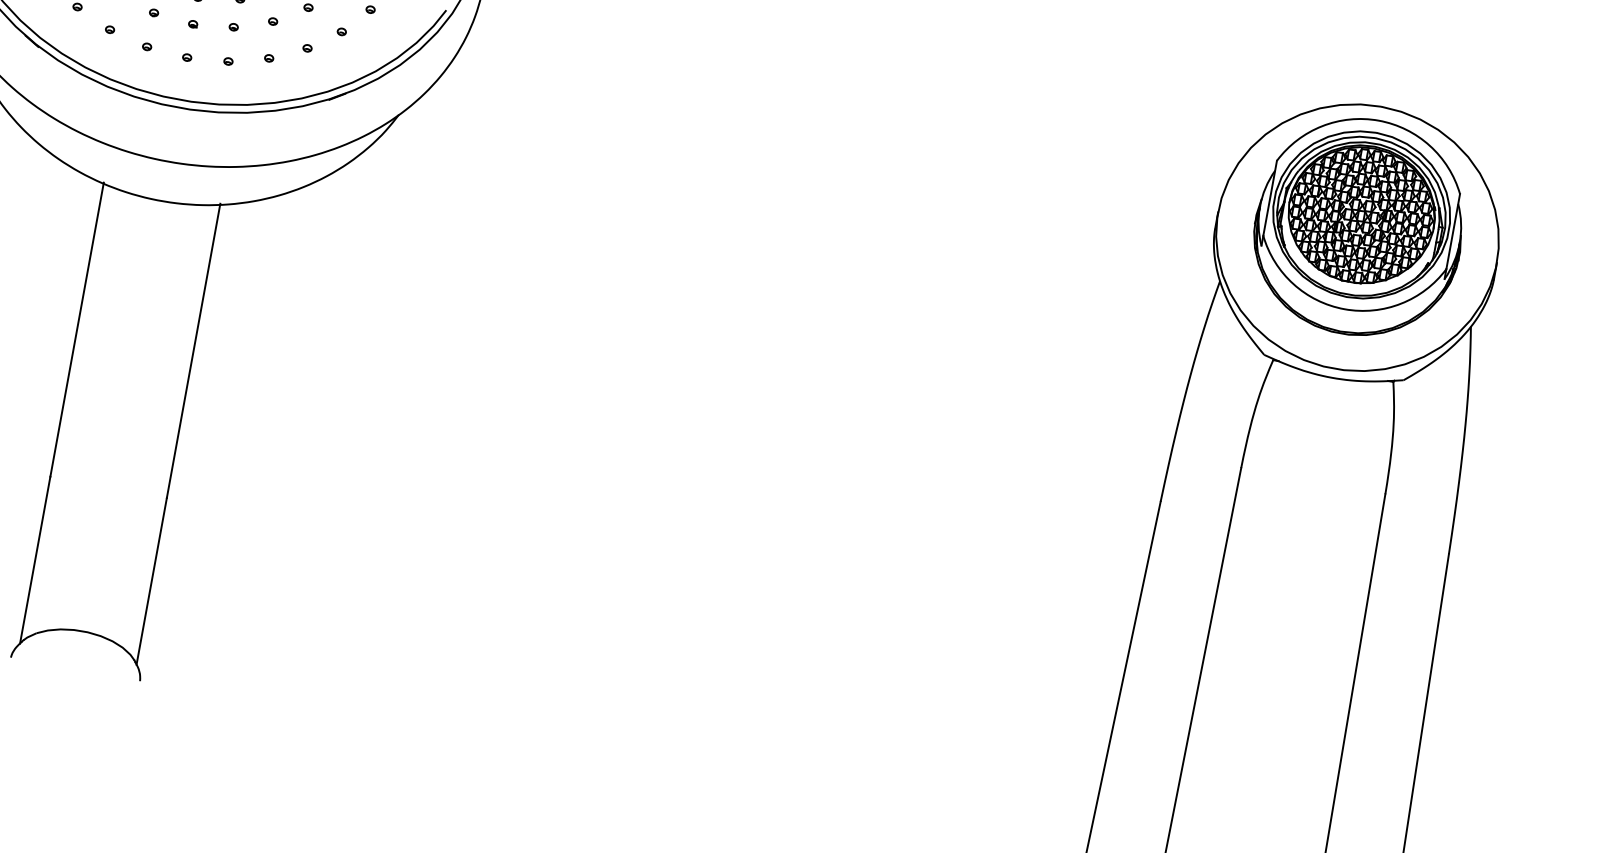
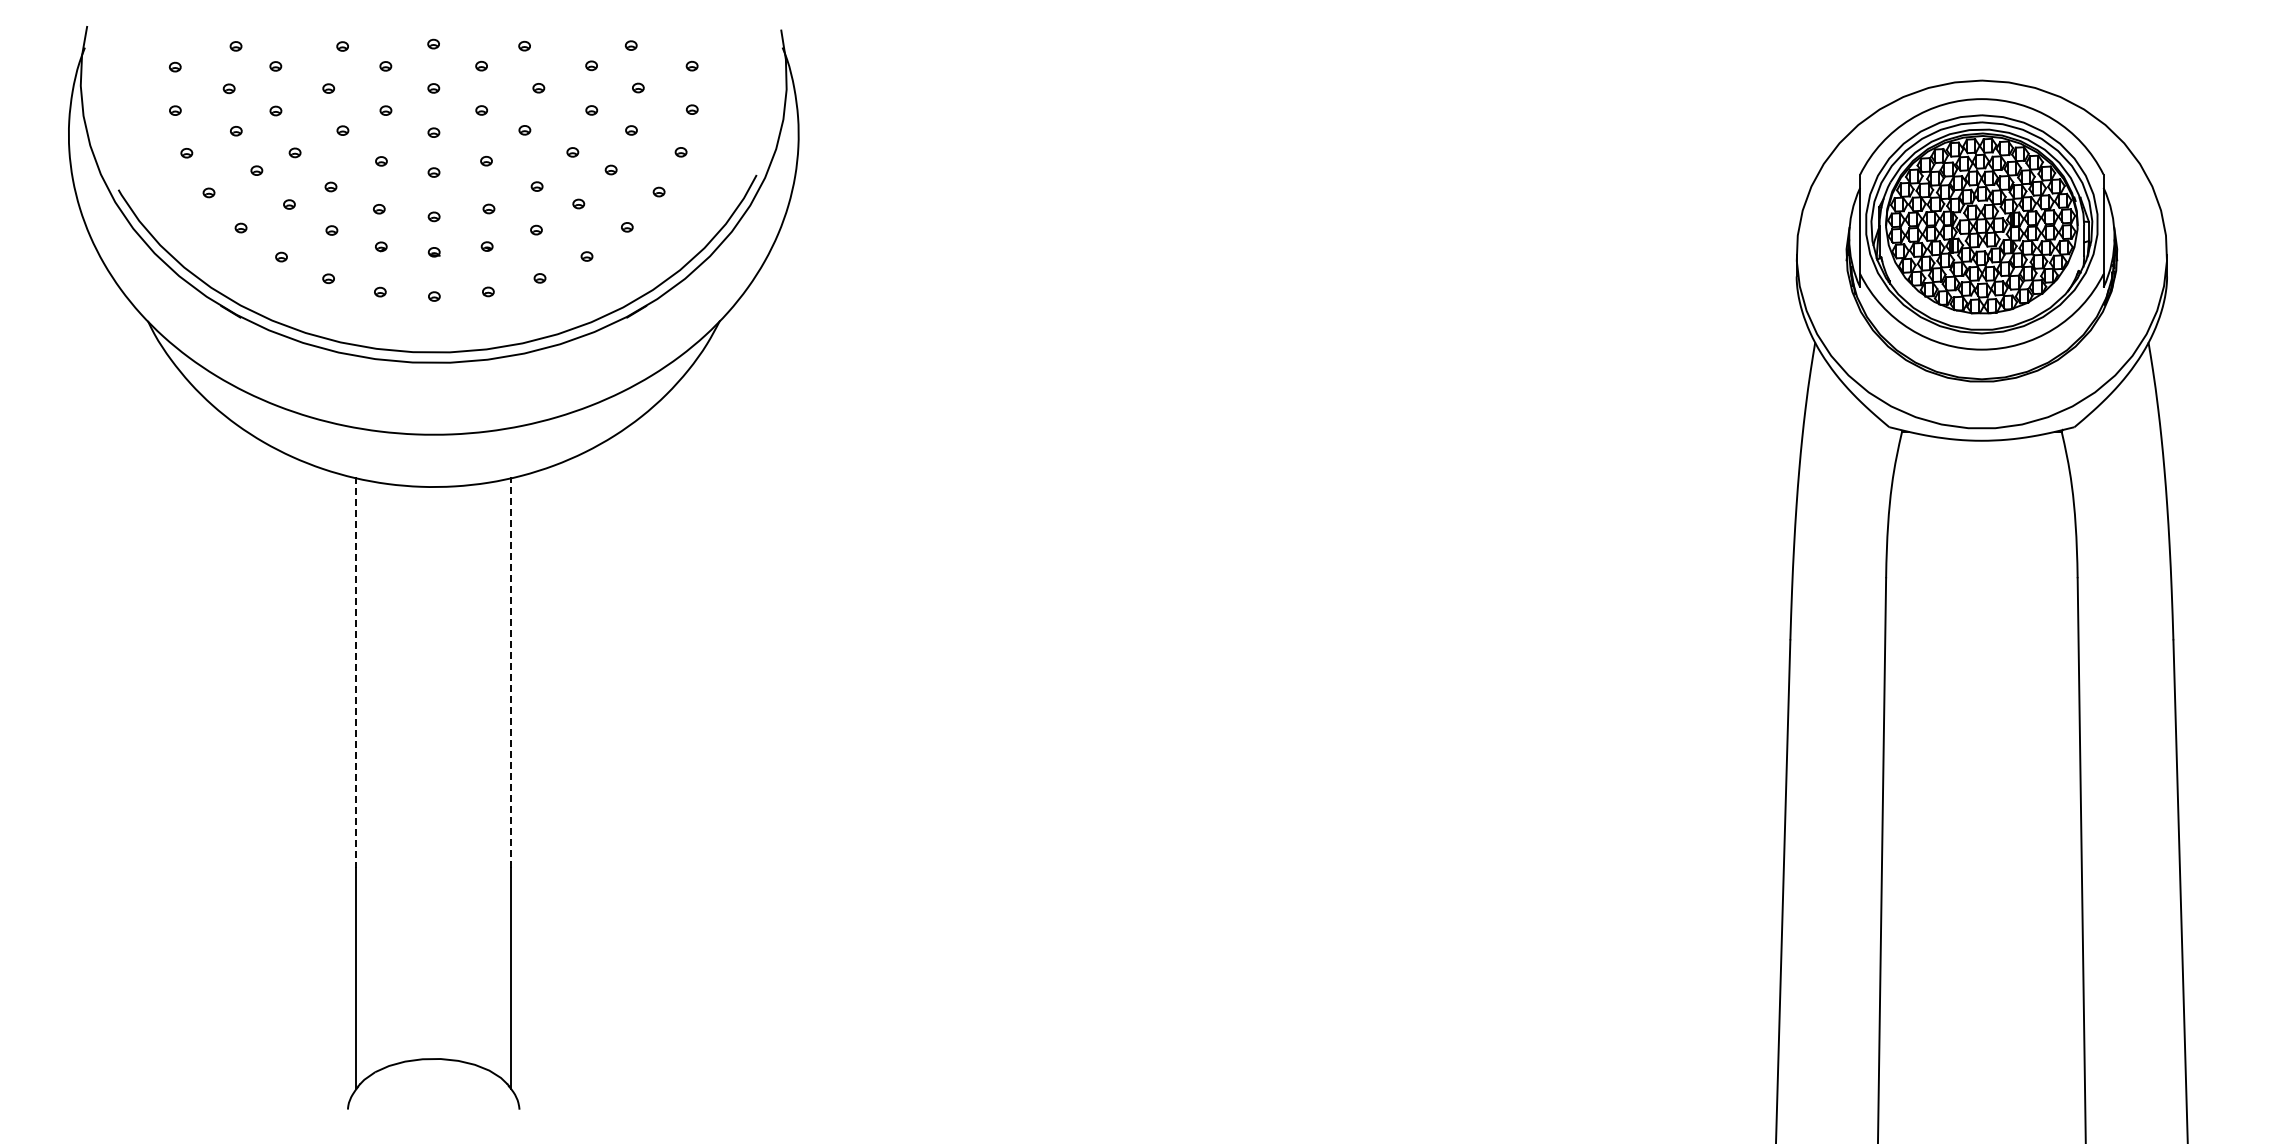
line: (77, 329) -> (356, 672), solid -> dashed
line: (193, 350) -> (511, 671), solid -> dashed

